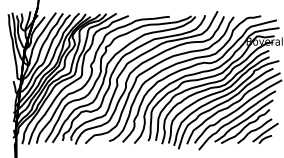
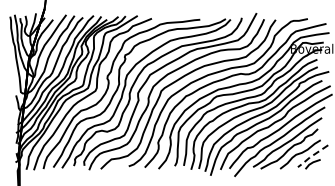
line: (264, 132) -> (311, 156), solid -> dashed

